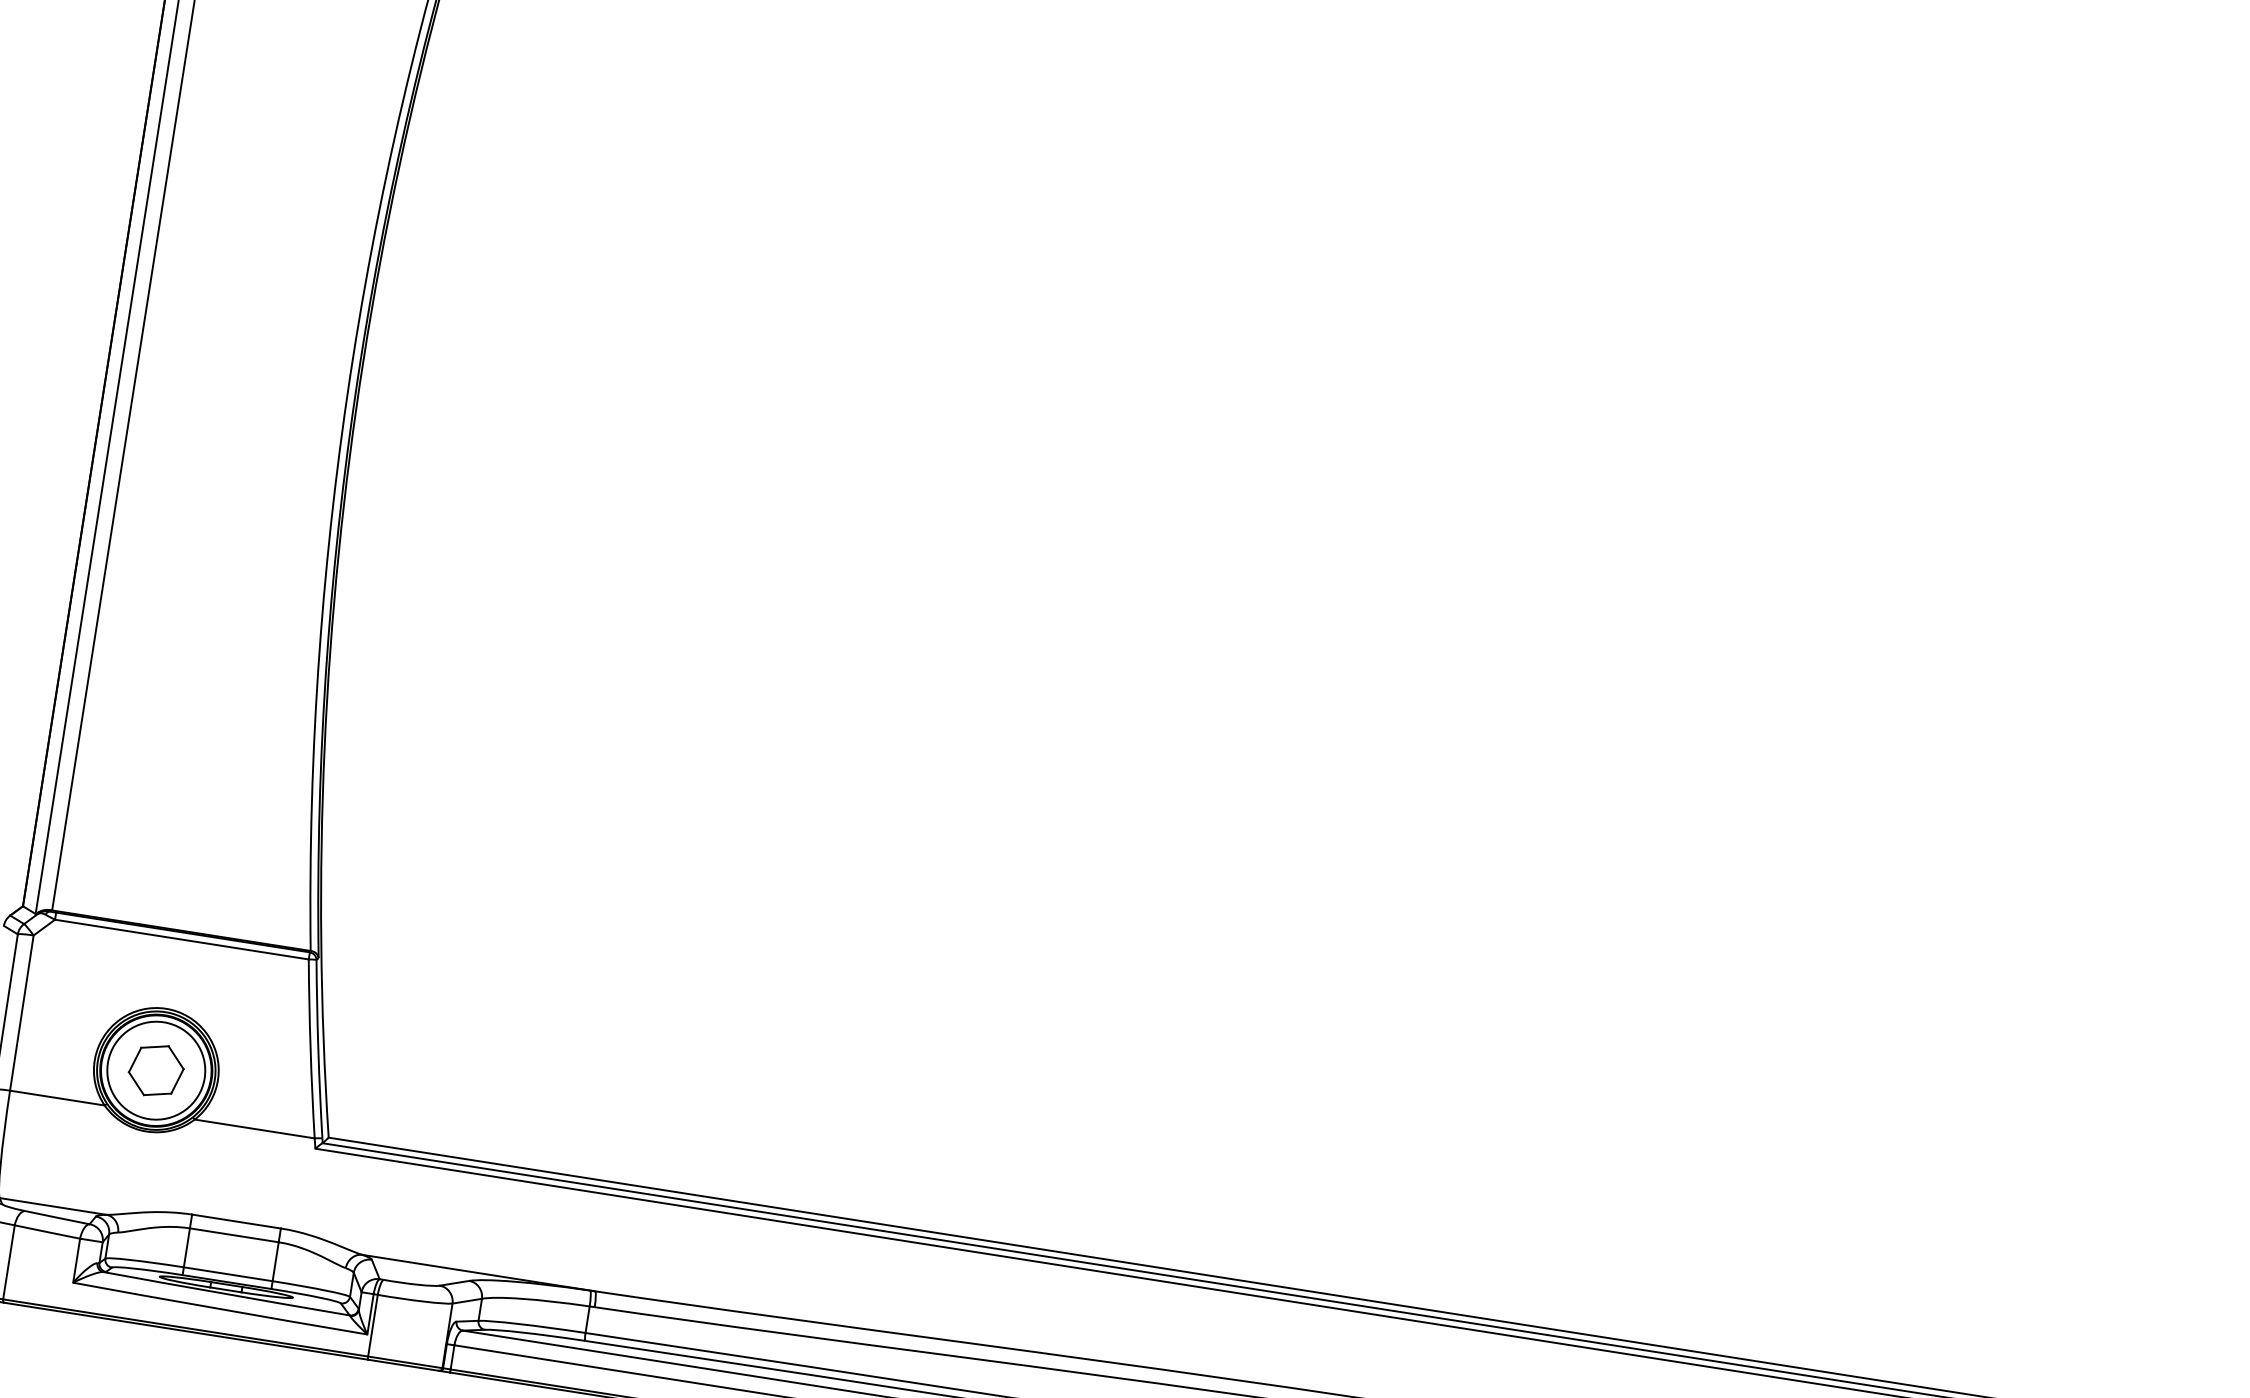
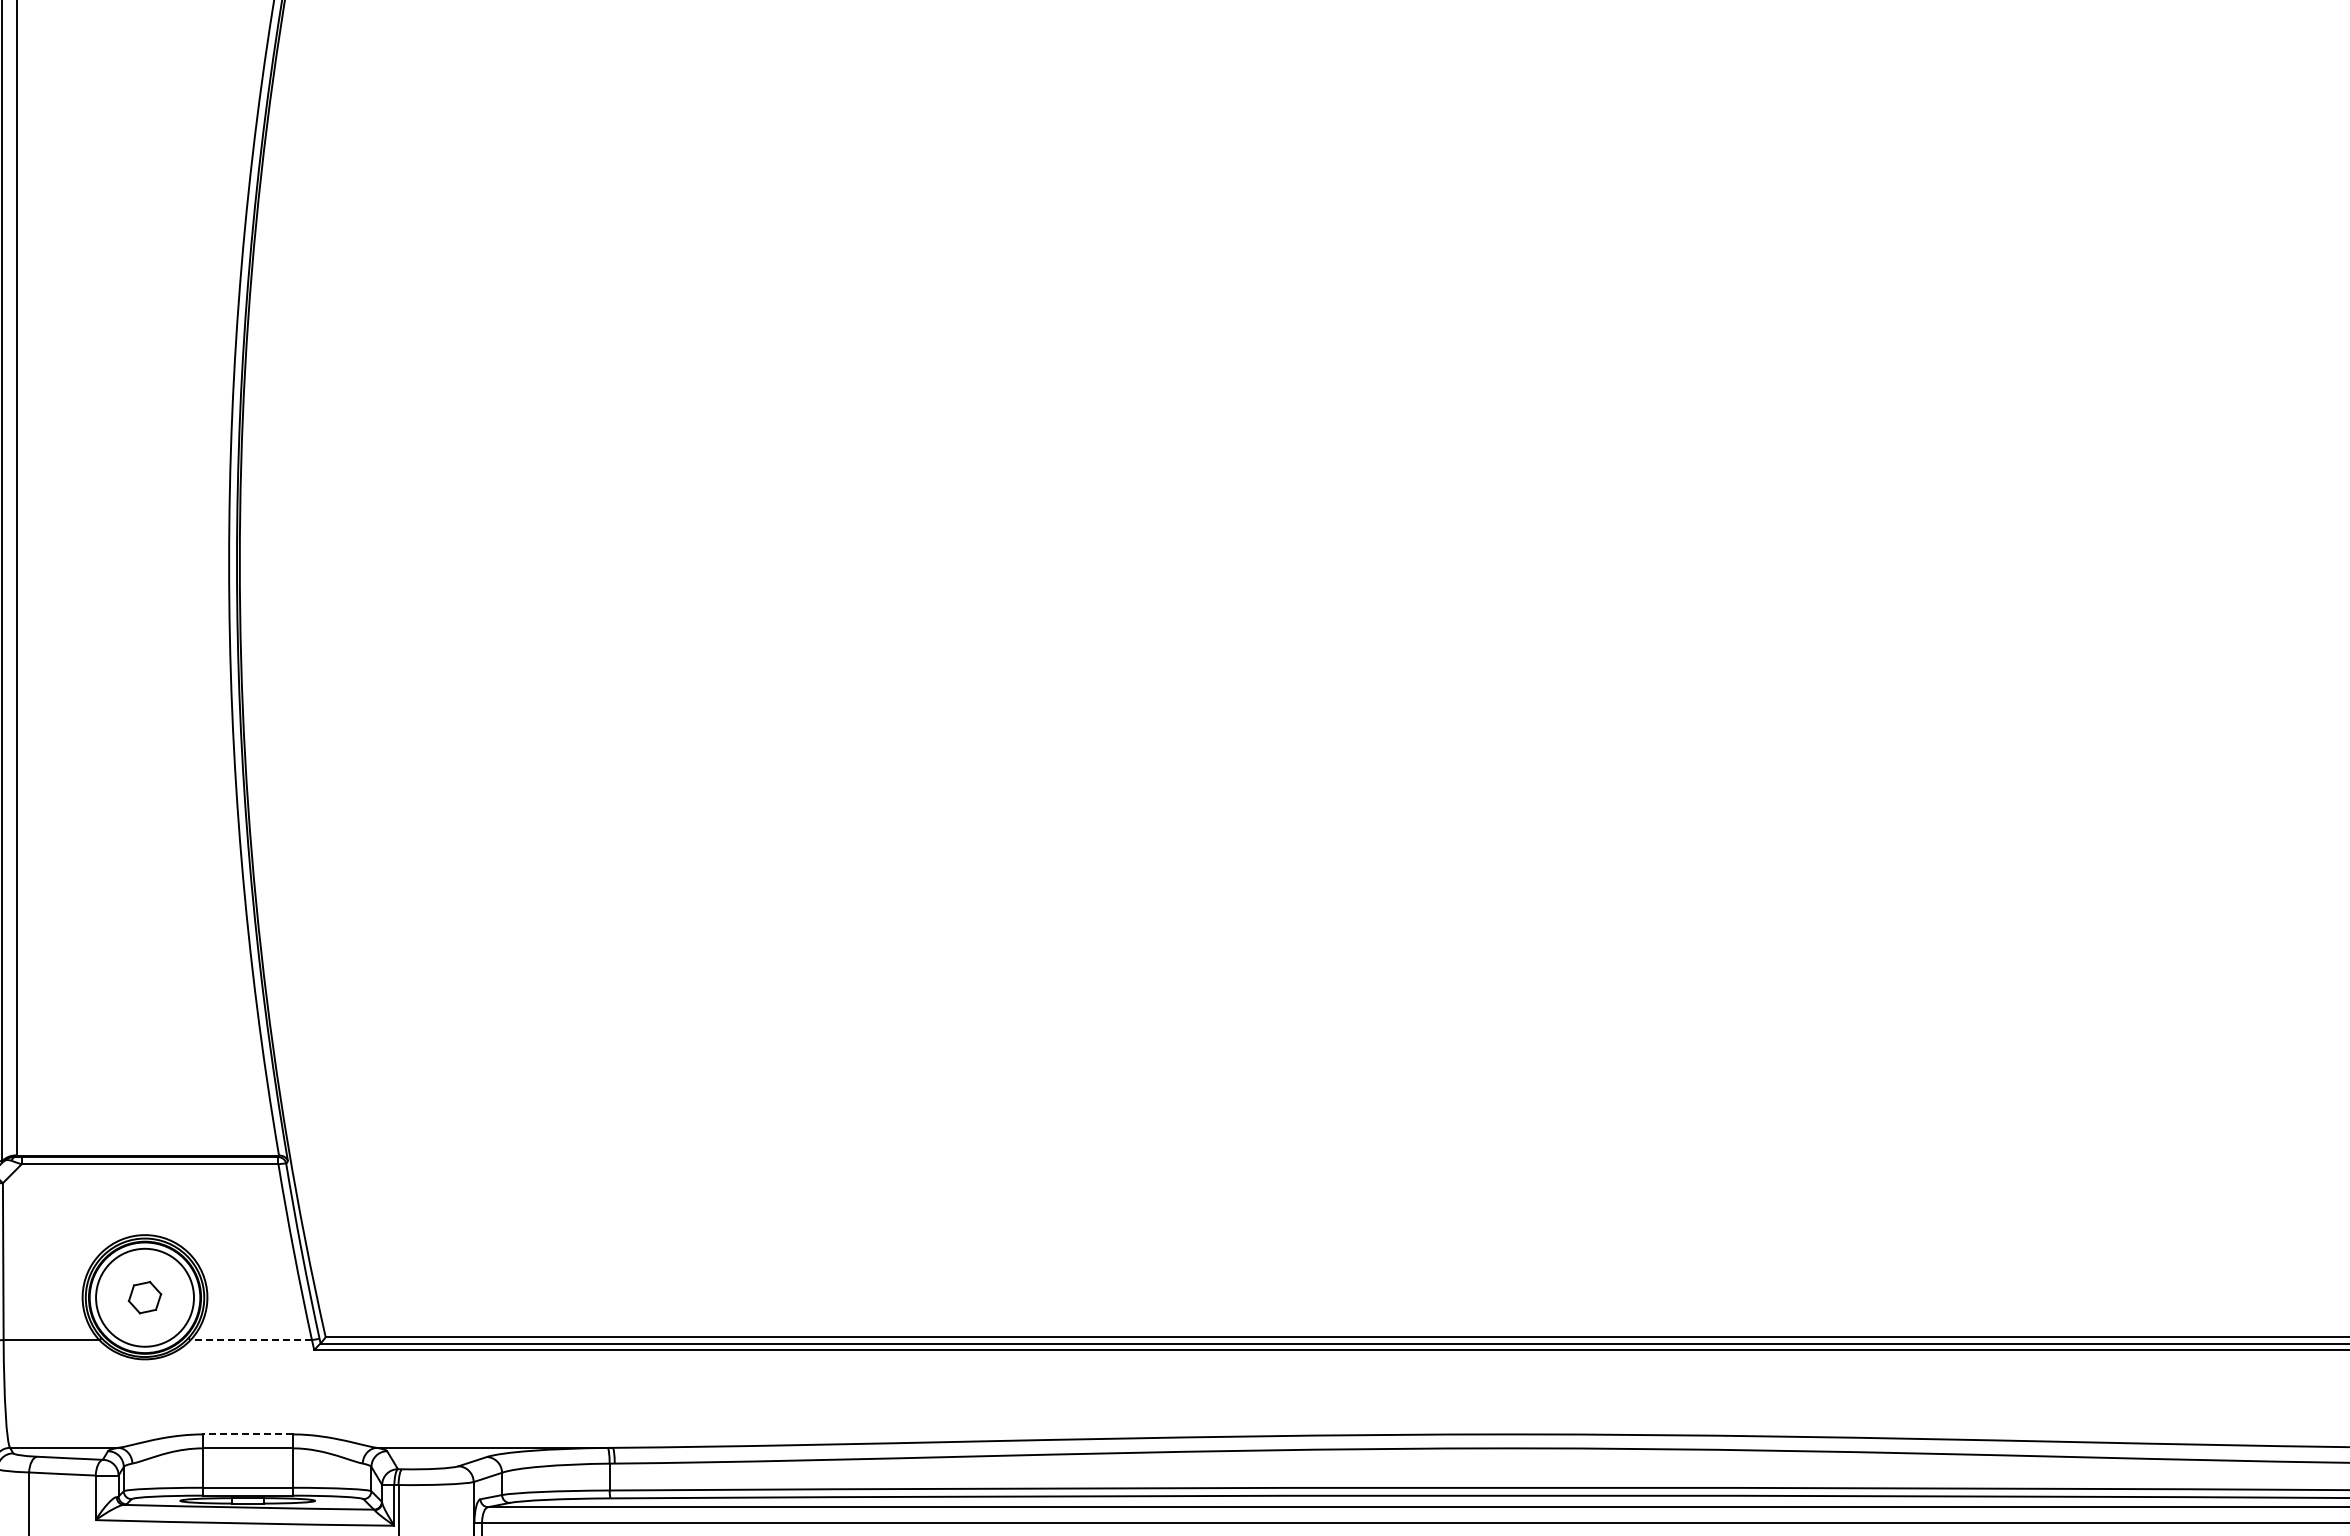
part: (155, 1070) -> (144, 1297), size x0.6
line: (254, 1129) -> (251, 1340), solid -> dashed
line: (236, 1221) -> (247, 1434), solid -> dashed

